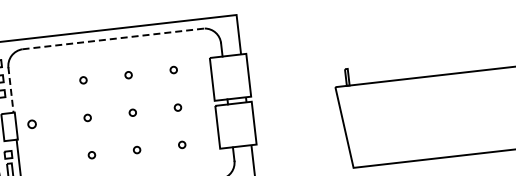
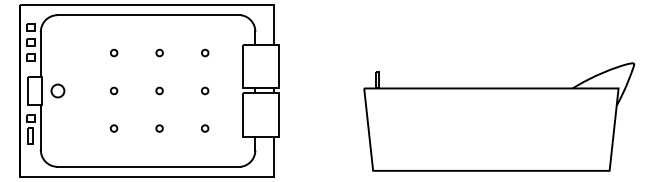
line: (113, 39) -> (148, 15), dashed -> solid
line: (10, 90) -> (40, 54), dashed -> solid
circle: (31, 123) -> (57, 90), size x1.67

